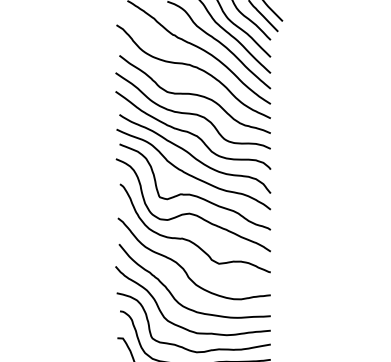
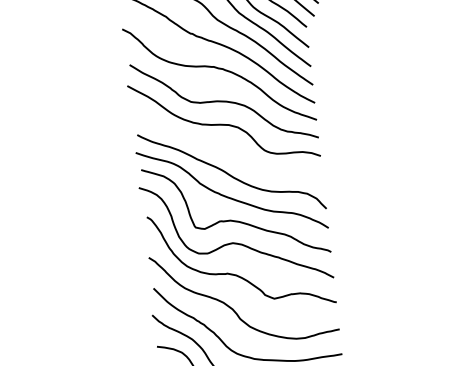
curve: (191, 132) -> (224, 146), removed

